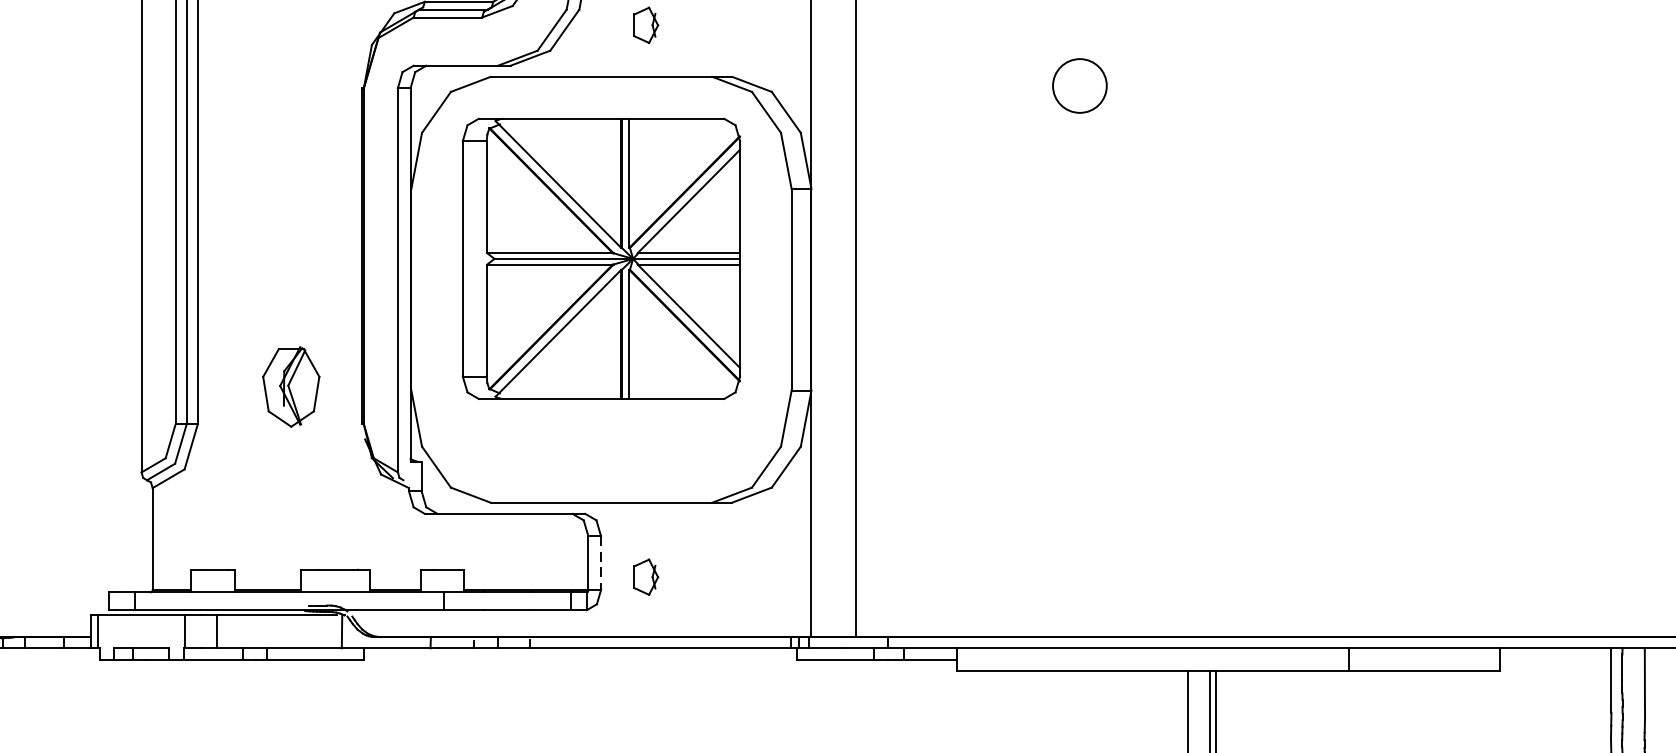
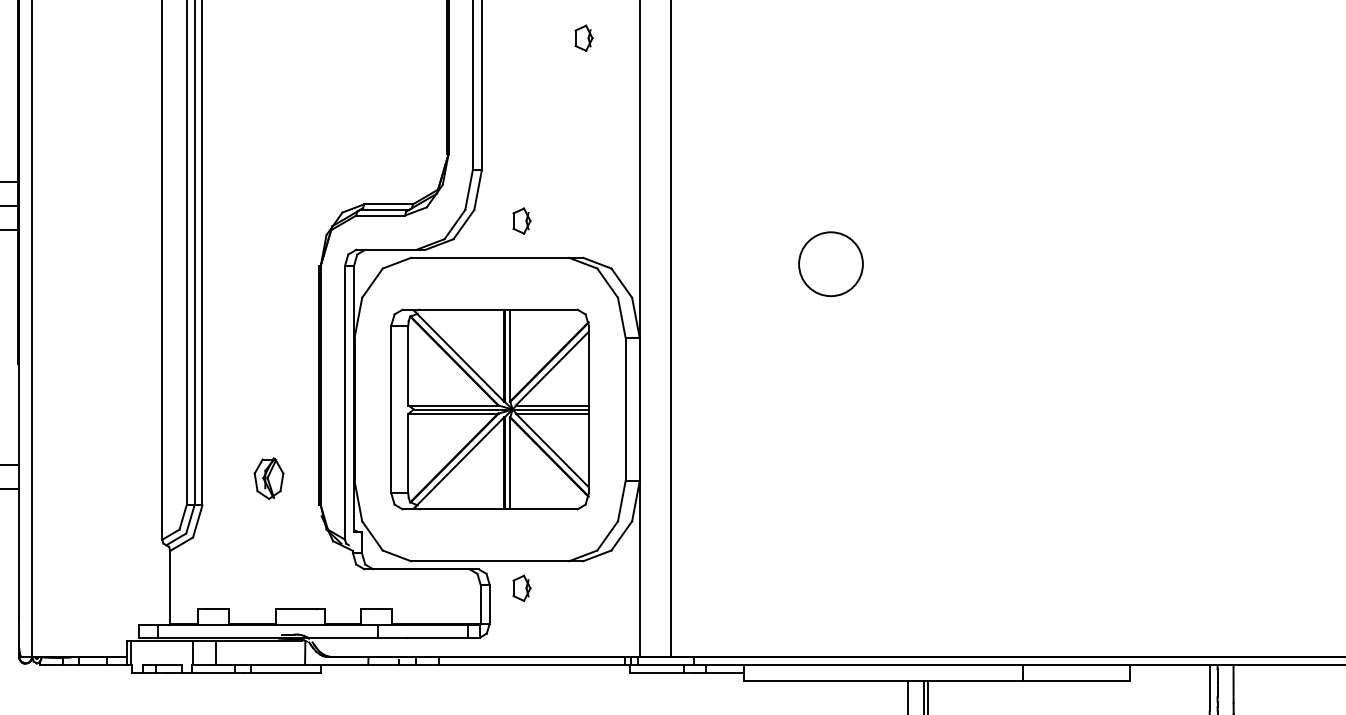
circle: (1079, 86) -> (830, 264), size x1.67
part: (600, 258) -> (489, 409), moved
part: (290, 386) -> (268, 478), size x0.71
line: (600, 563) -> (489, 604), dashed -> solid
part: (645, 576) -> (521, 587), moved

